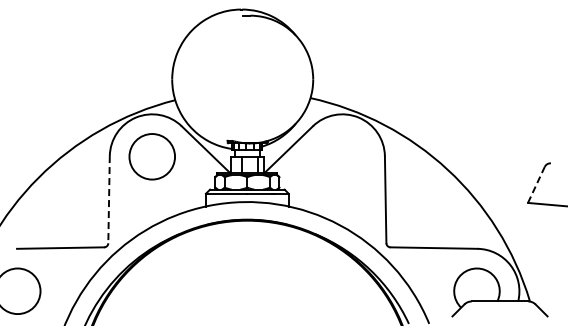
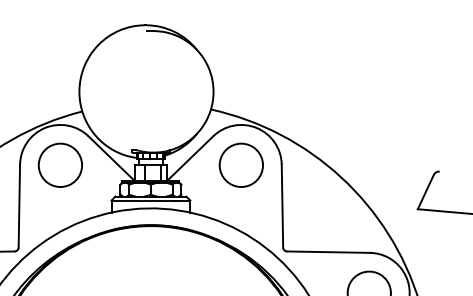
circle: (342, 156) -> (241, 165), added
line: (536, 184) -> (425, 191), dashed -> solid
line: (109, 199) -> (19, 205), dashed -> solid

